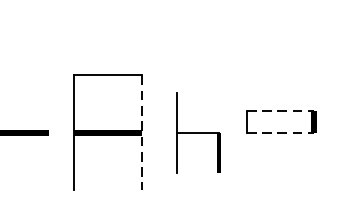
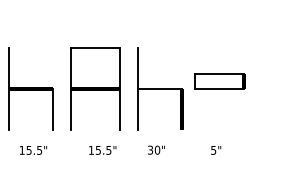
line: (281, 111) -> (220, 73), dashed -> solid
part: (198, 132) -> (160, 88), size x1.43
line: (281, 132) -> (220, 88), dashed -> solid
line: (141, 133) -> (119, 89), dashed -> solid
line: (49, 161) -> (53, 109), added

